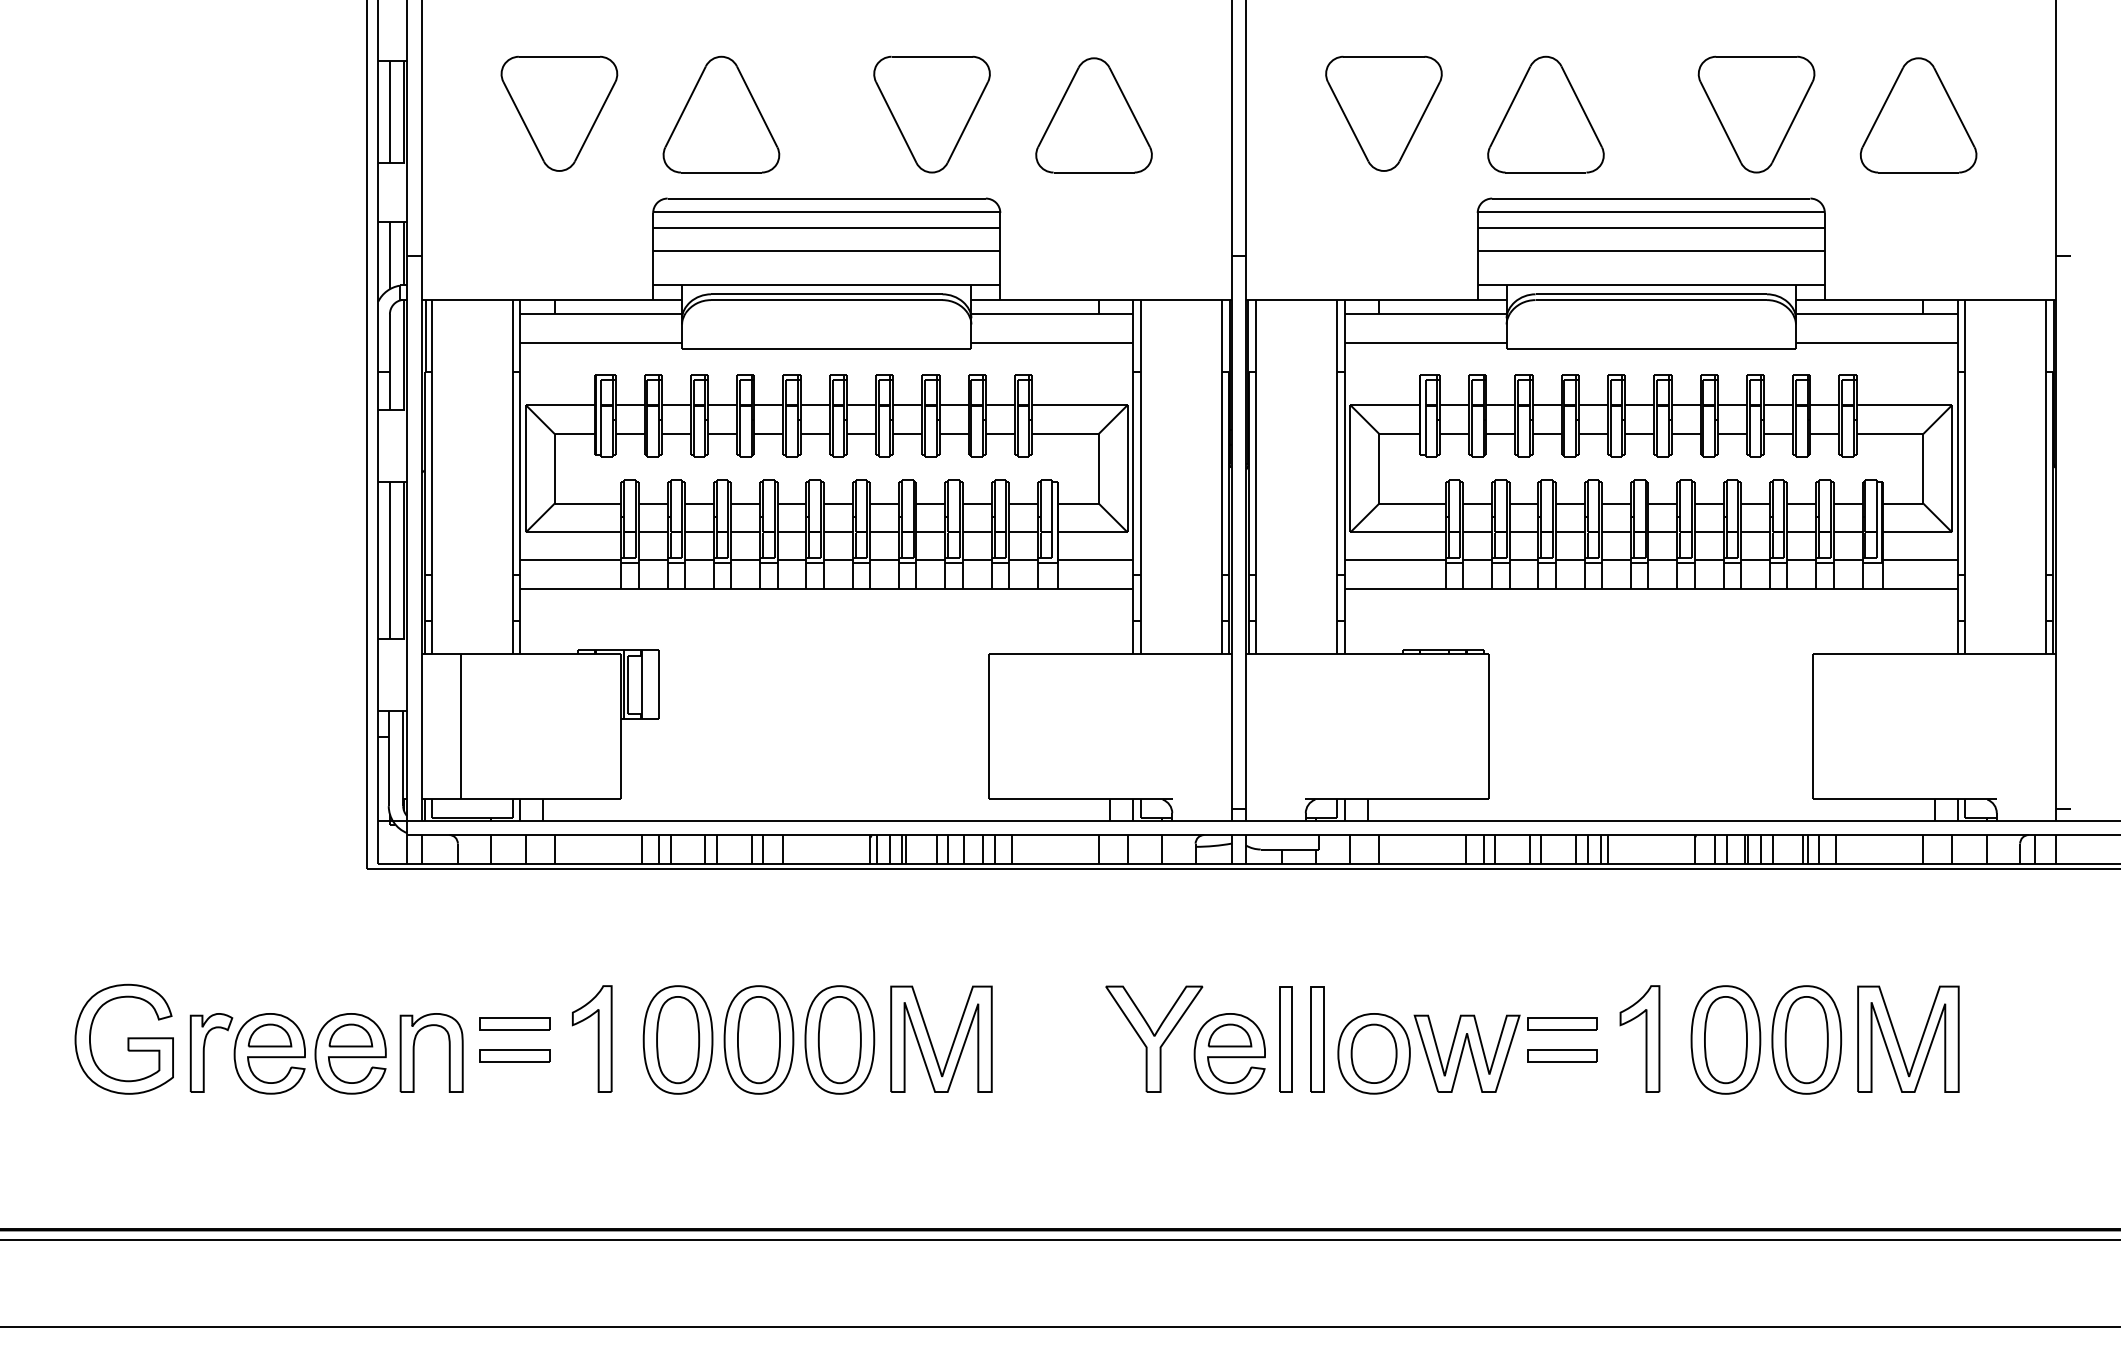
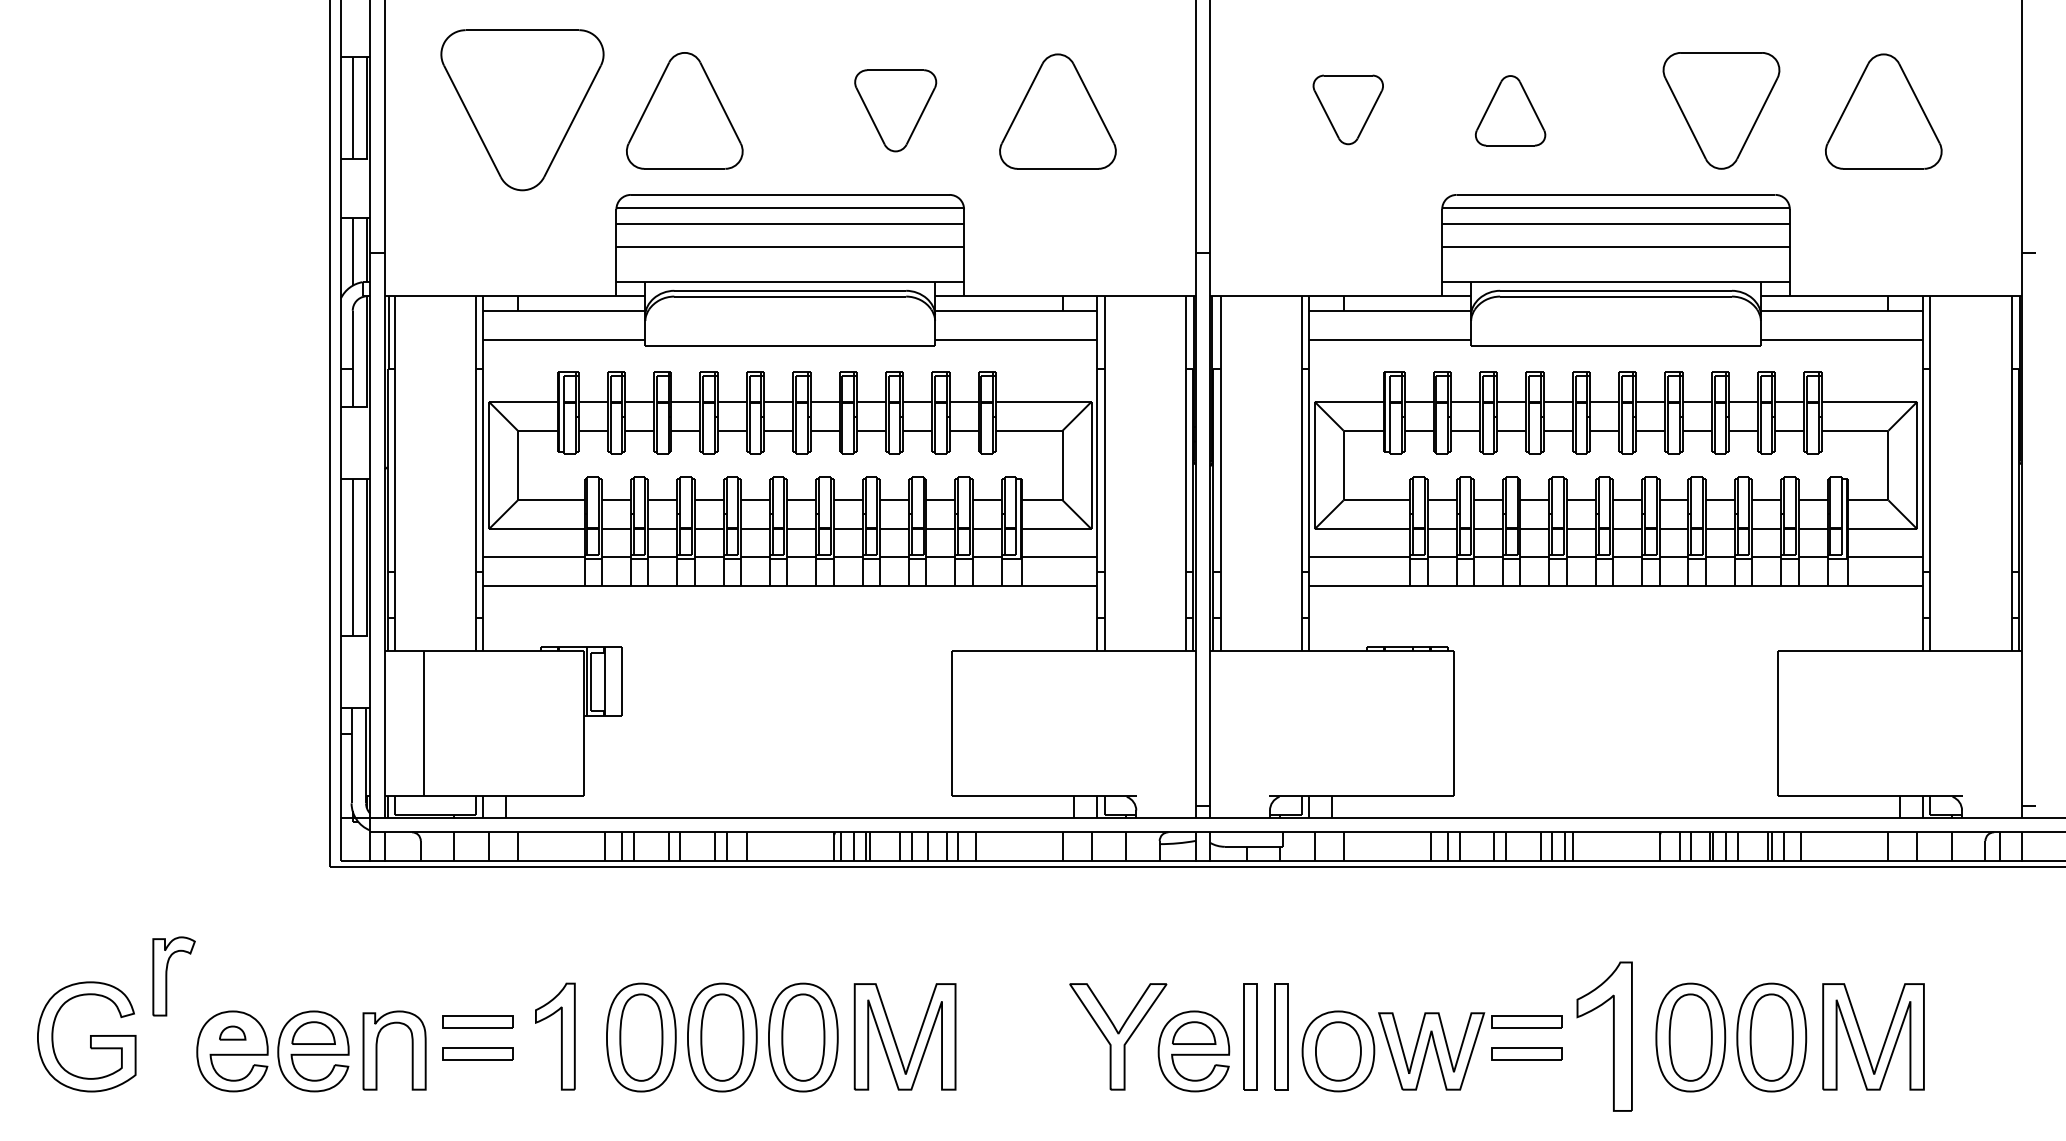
part: (559, 113) -> (522, 109), size x1.4
part: (1383, 113) -> (1347, 109), size x0.6
part: (931, 114) -> (895, 110), size x0.7
part: (1545, 114) -> (1510, 110), size x0.6
part: (269, 1035) -> (232, 1033), size x0.6
part: (1639, 1038) -> (1604, 1036), size x1.4
part: (204, 1052) -> (167, 976), moved

